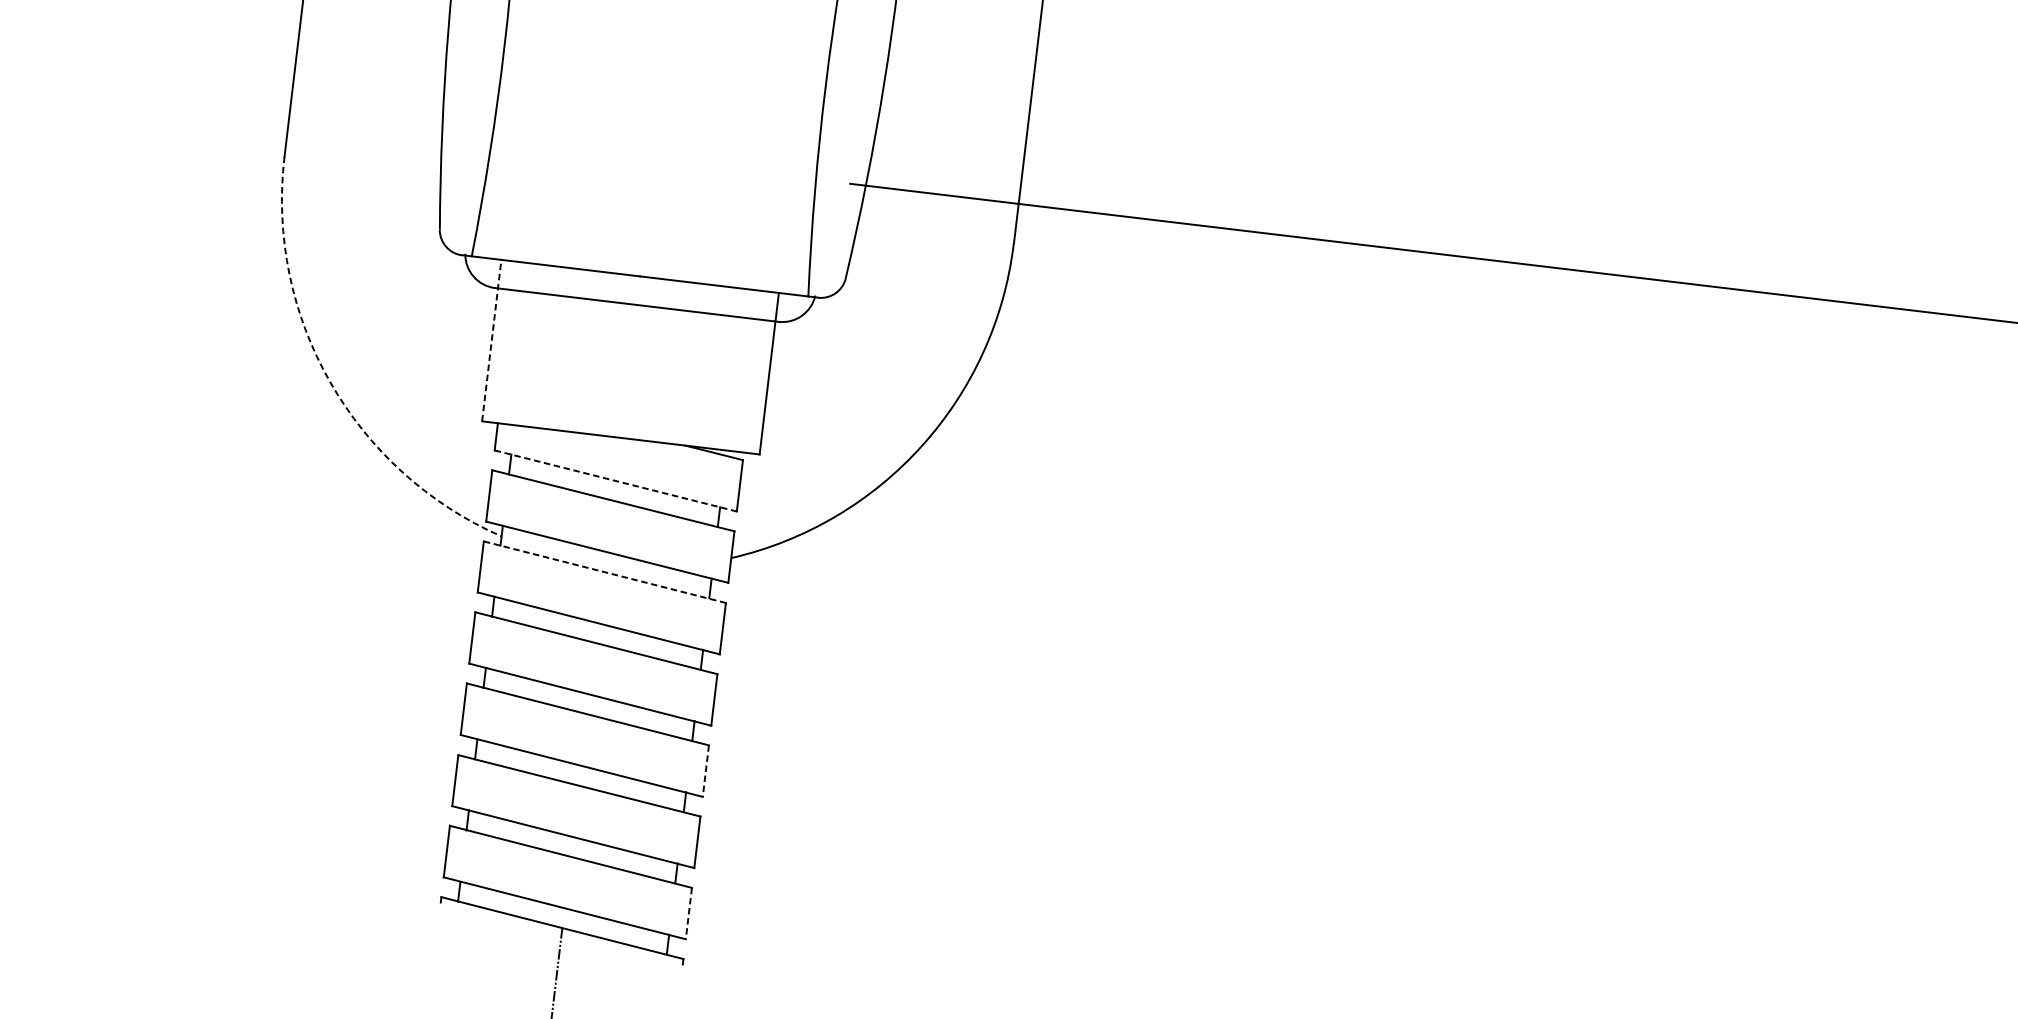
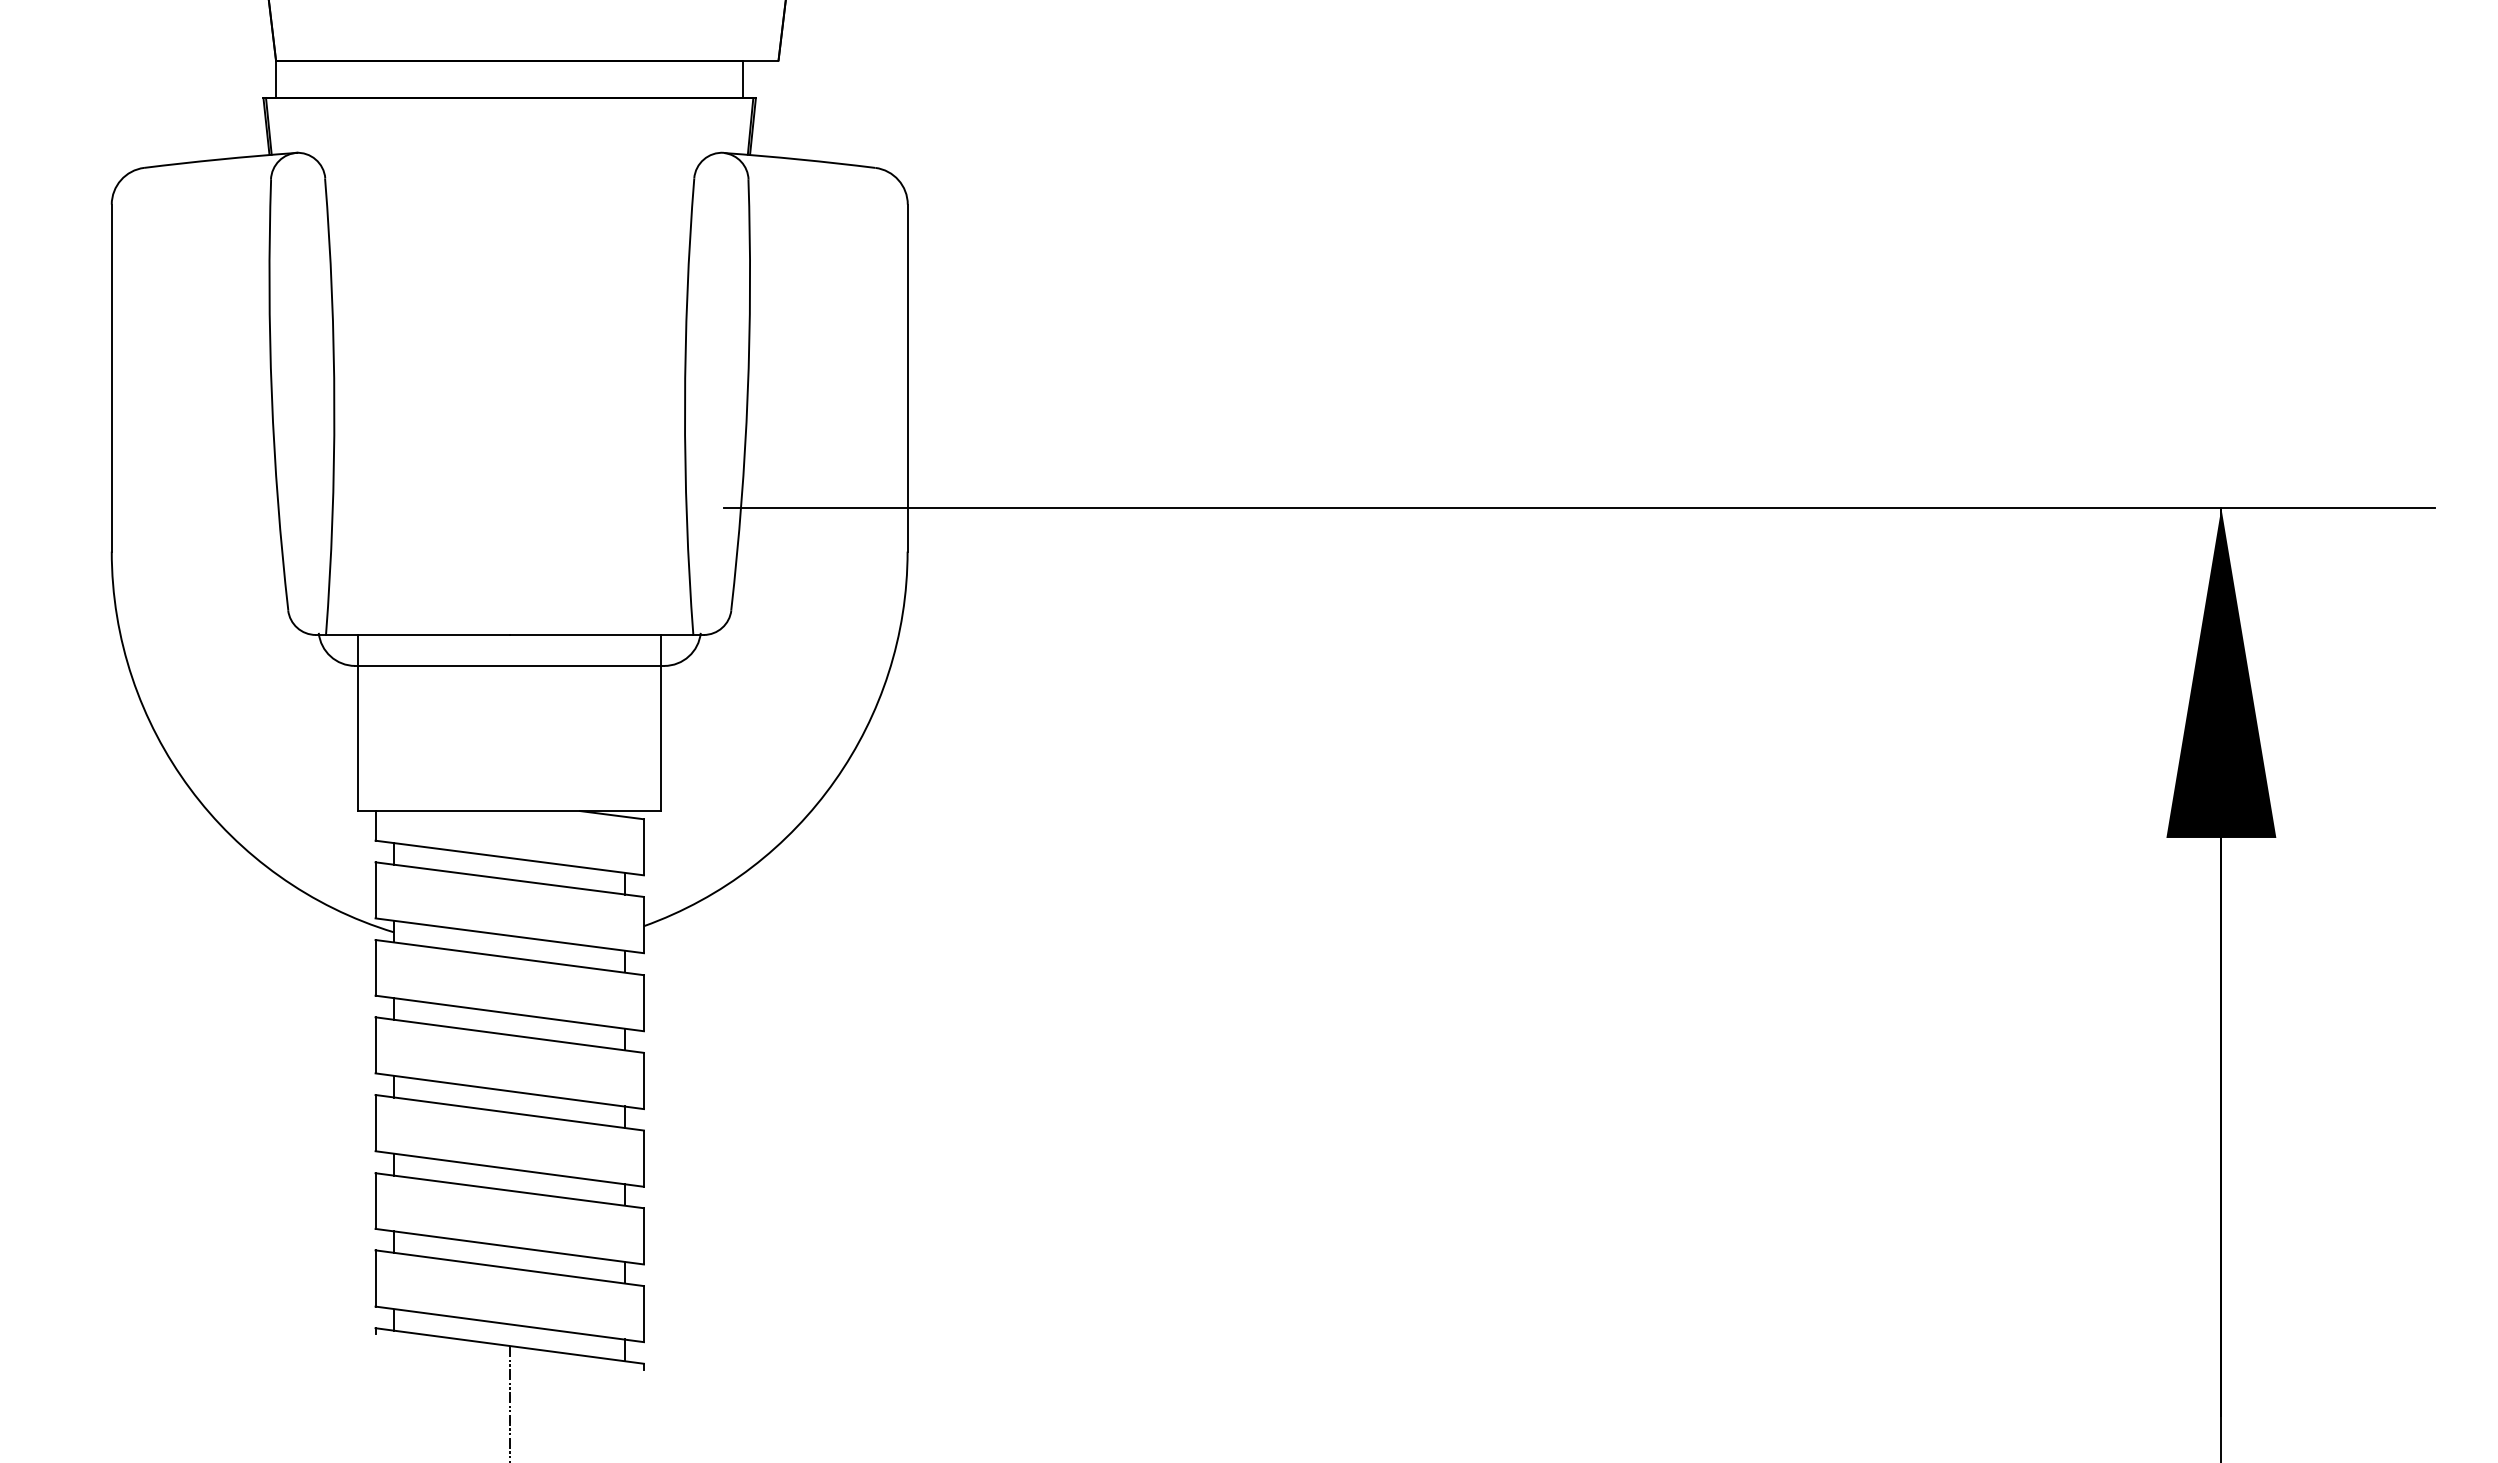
line: (491, 340) -> (358, 722), dashed -> solid
arc: (330, 382) -> (190, 788), dashed -> solid
line: (616, 481) -> (510, 858), dashed -> solid
line: (605, 572) -> (510, 957), dashed -> solid
line: (705, 771) -> (643, 1159), dashed -> solid
line: (688, 913) -> (643, 1314), dashed -> solid

